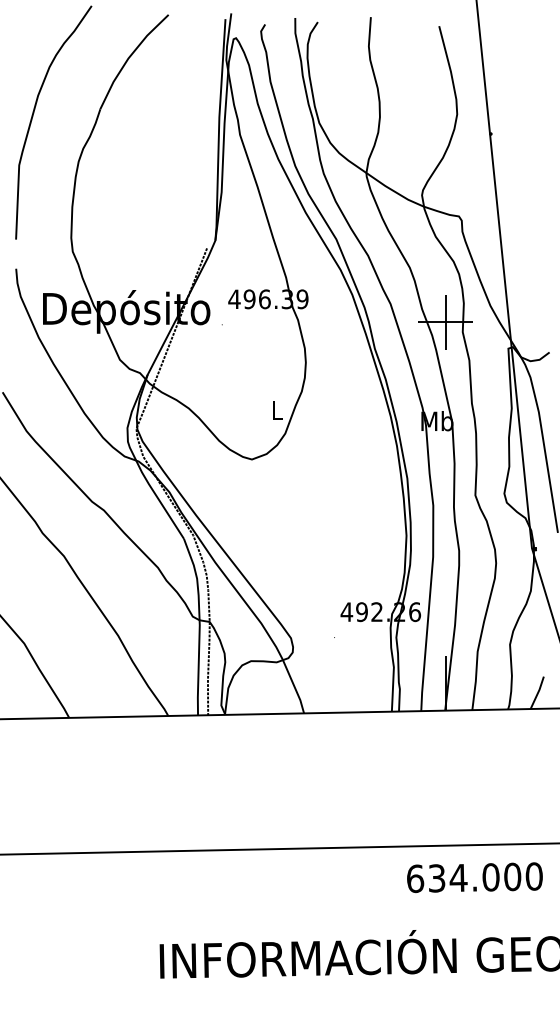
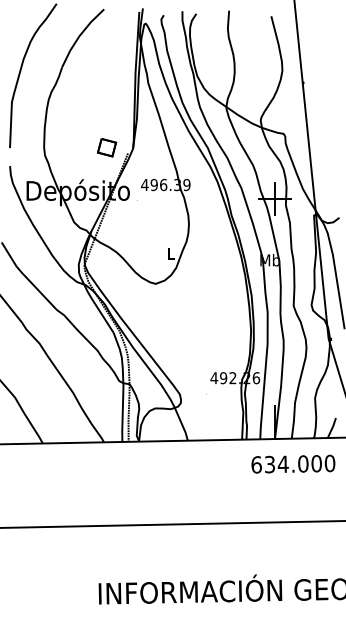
part: (173, 238) -> (107, 147), added
text: (475, 876) -> (293, 463), moved

